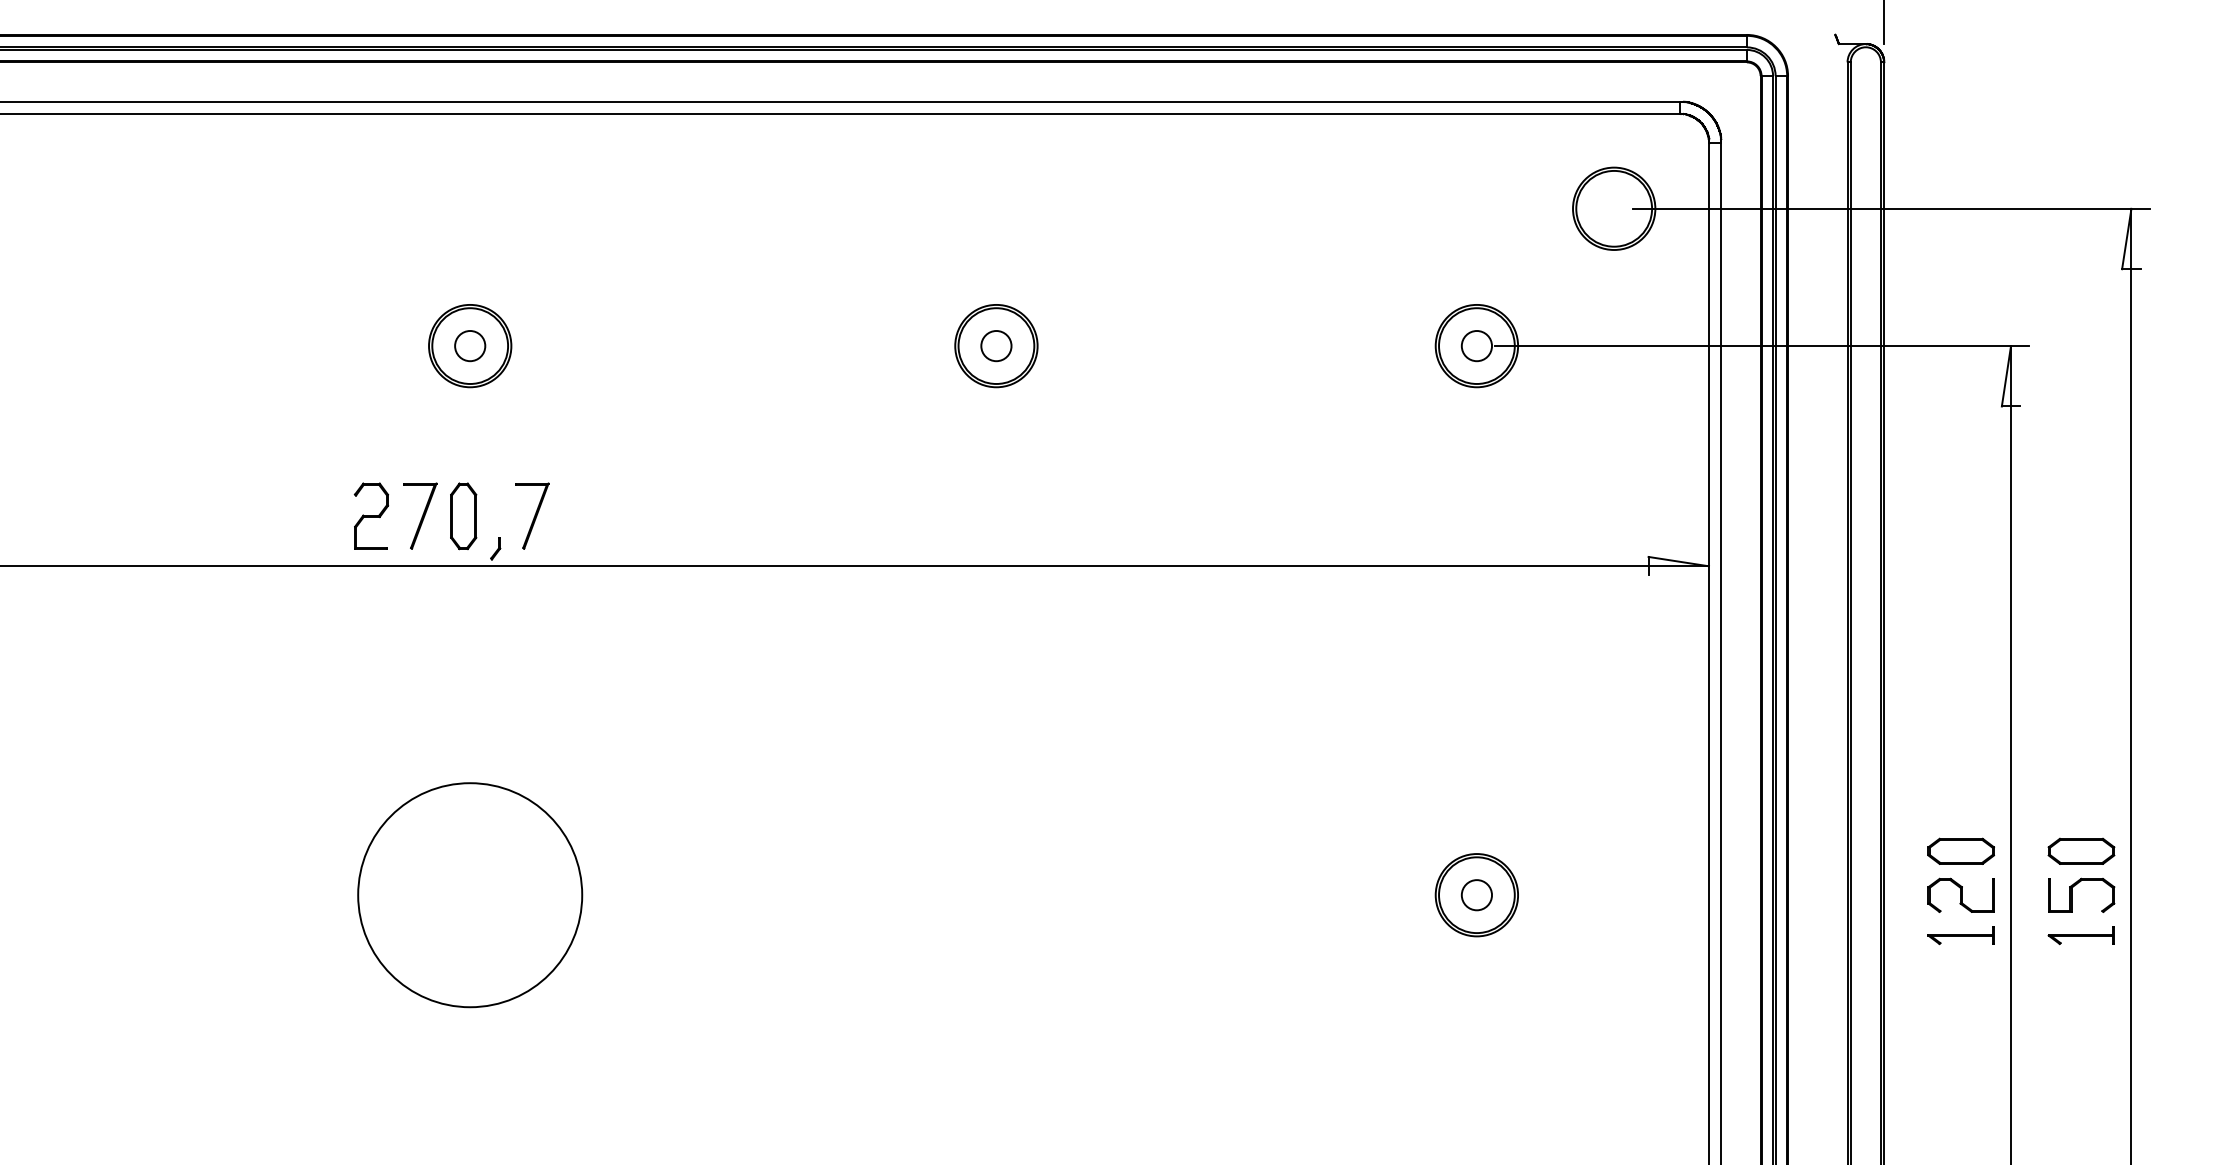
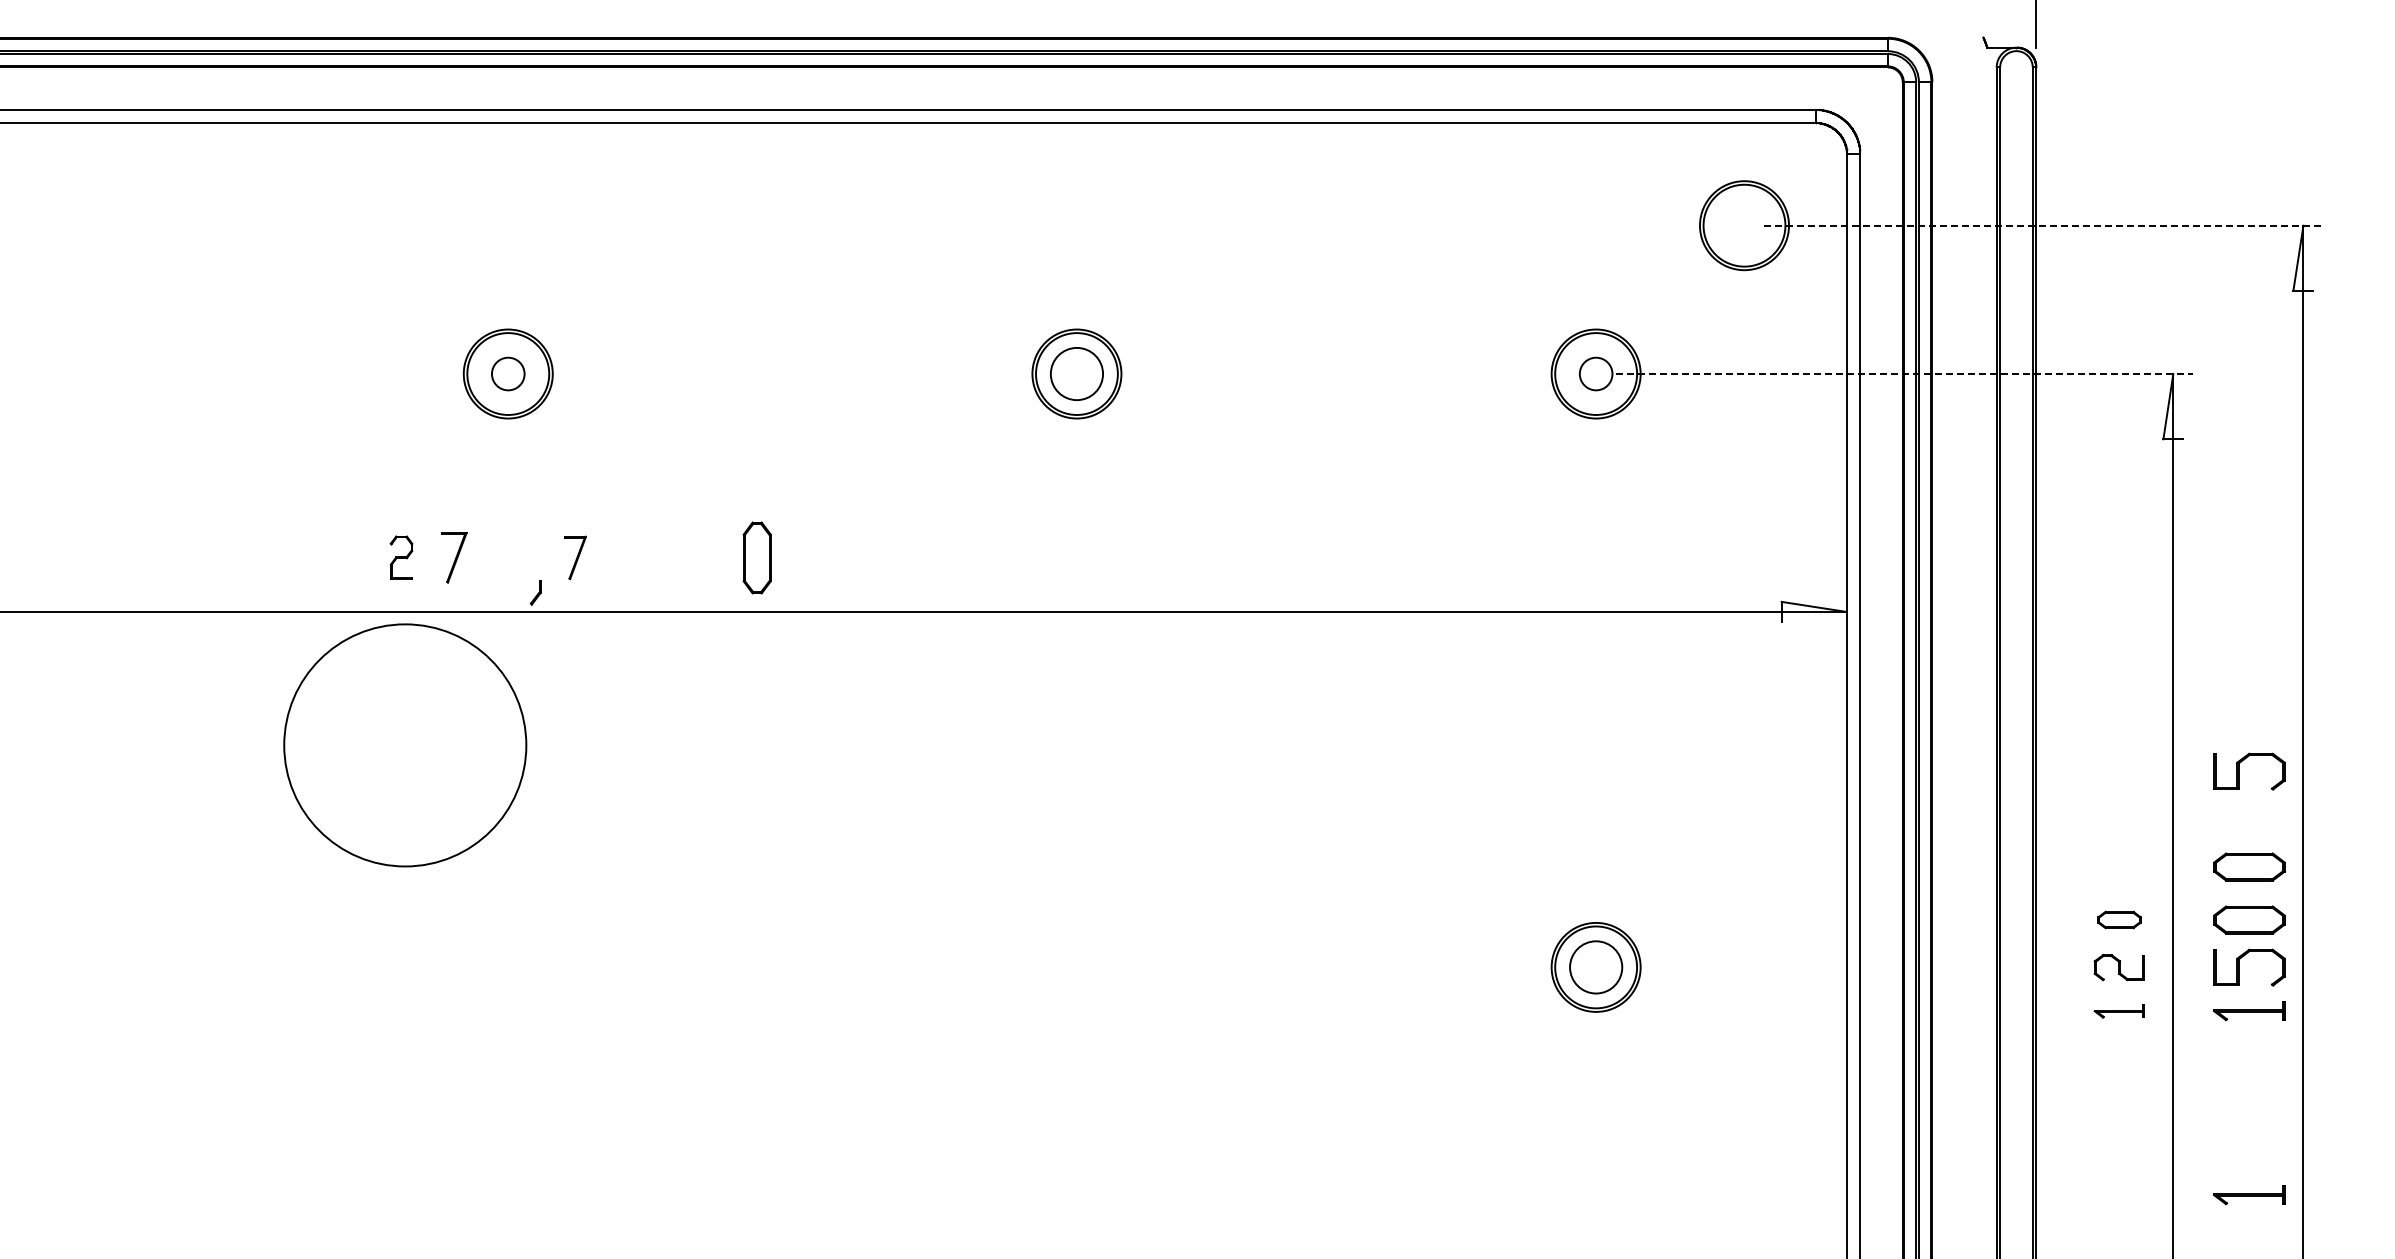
line: (1891, 208) -> (2044, 225), solid -> dashed
circle: (996, 345) -> (1076, 373), size x1.6
line: (1762, 346) -> (1904, 374), solid -> dashed
part: (371, 515) -> (401, 557), size x0.6
part: (419, 515) -> (453, 557), size x0.7
part: (462, 515) -> (756, 557), moved
part: (532, 515) -> (575, 557), size x0.6
part: (2072, 713) -> (2239, 771), added
part: (2081, 801) -> (2249, 866), added
part: (1961, 850) -> (2119, 919), size x0.6
circle: (470, 895) -> (405, 745), moved
circle: (1476, 895) -> (1595, 967), size x1.6
part: (1961, 895) -> (2119, 967), size x0.7
part: (1961, 936) -> (2119, 1011), size x0.7
part: (2081, 1106) -> (2249, 1195), added

